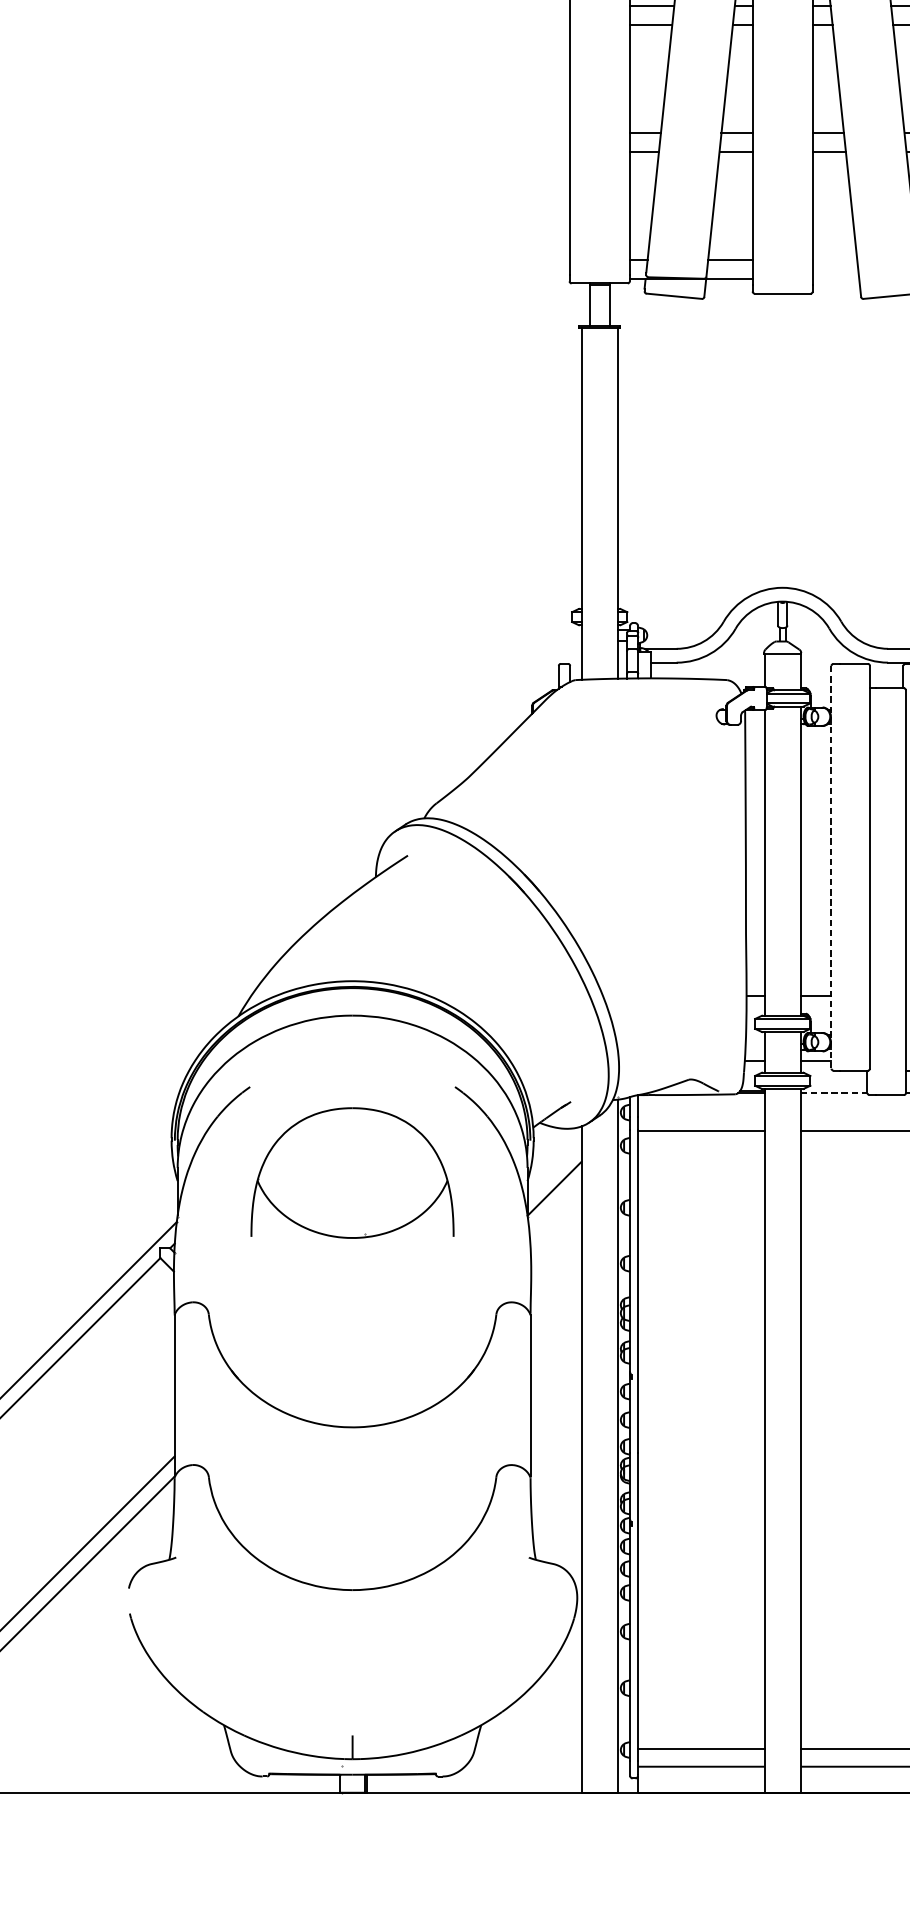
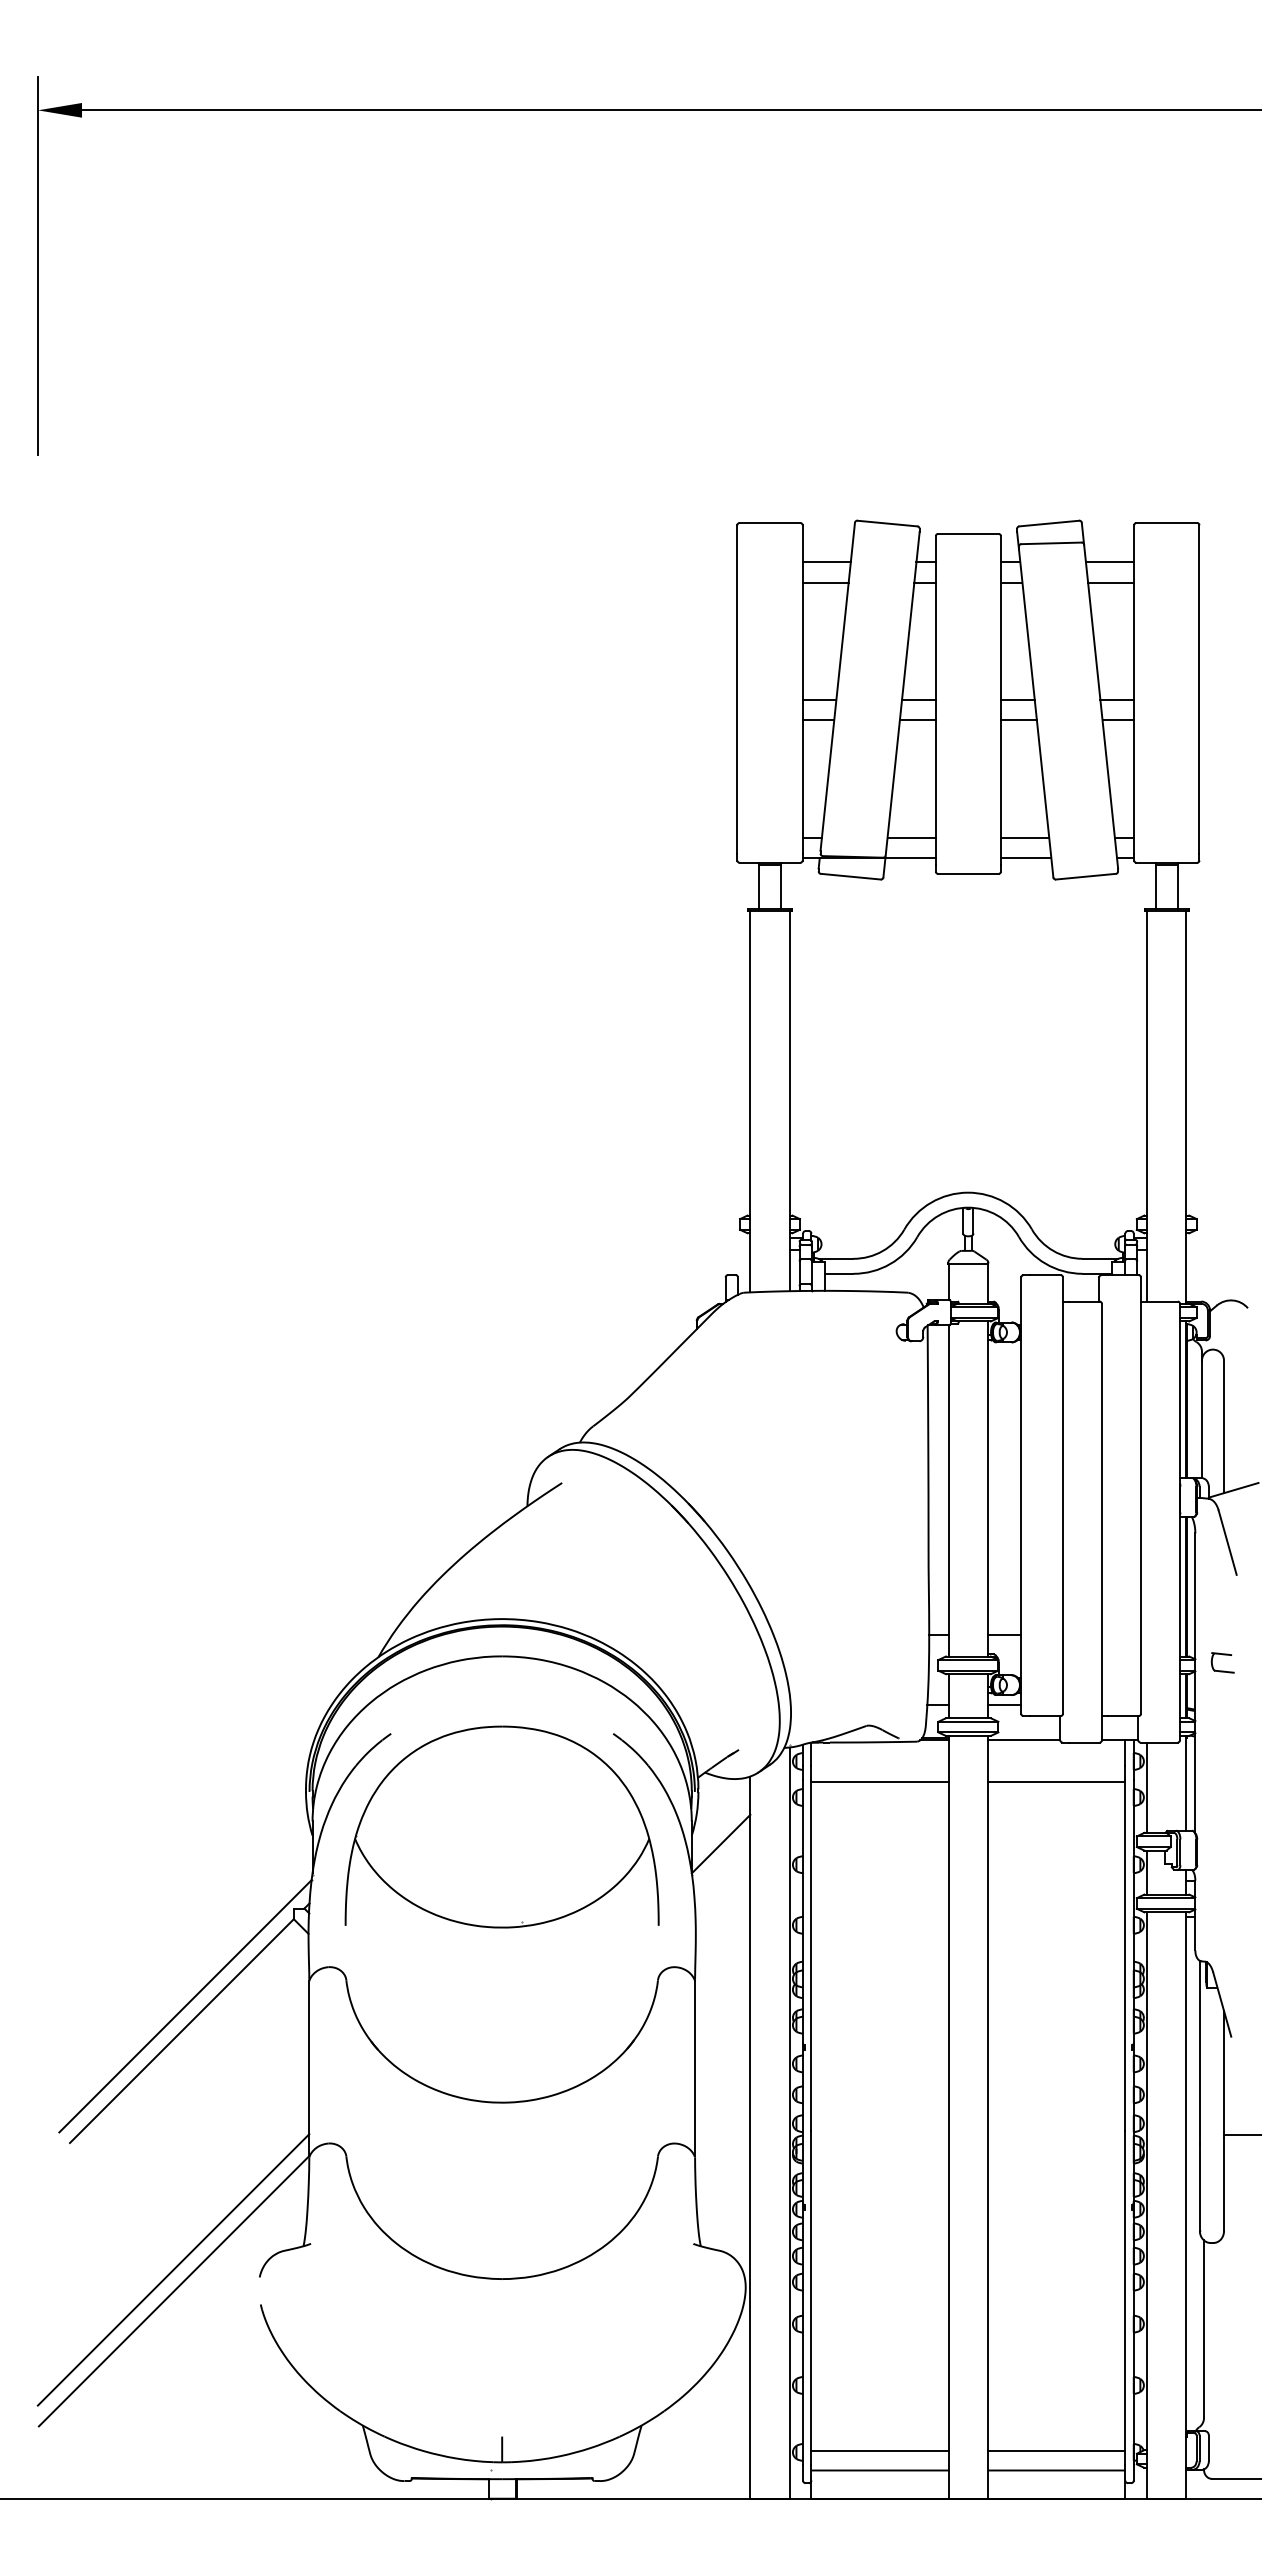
line: (835, 260) -> (1025, 837), added
line: (836, 279) -> (1026, 858), added
line: (831, 868) -> (1021, 1496), dashed -> solid
line: (834, 1093) -> (1024, 1740), dashed -> solid
part: (351, 1172) -> (501, 1826), size x1.43

